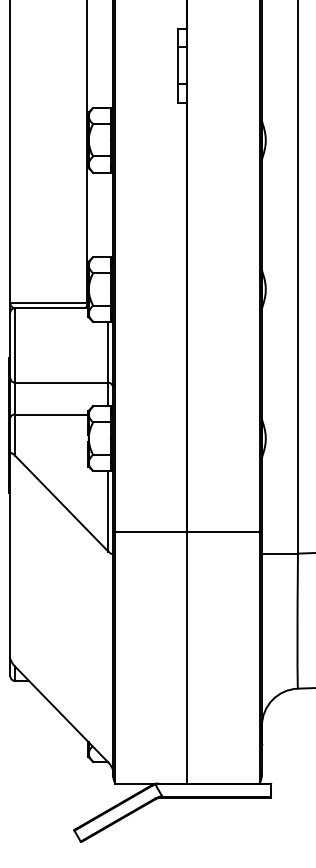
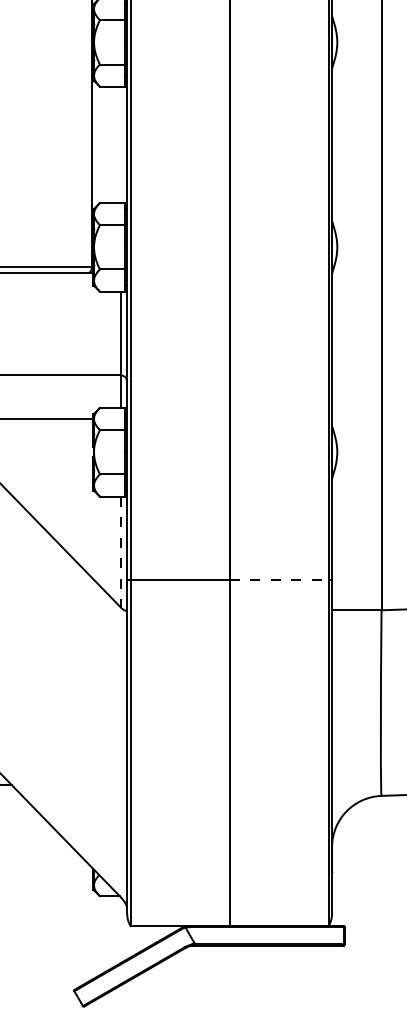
line: (108, 511) -> (121, 552), solid -> dashed
line: (223, 531) -> (279, 579), solid -> dashed

